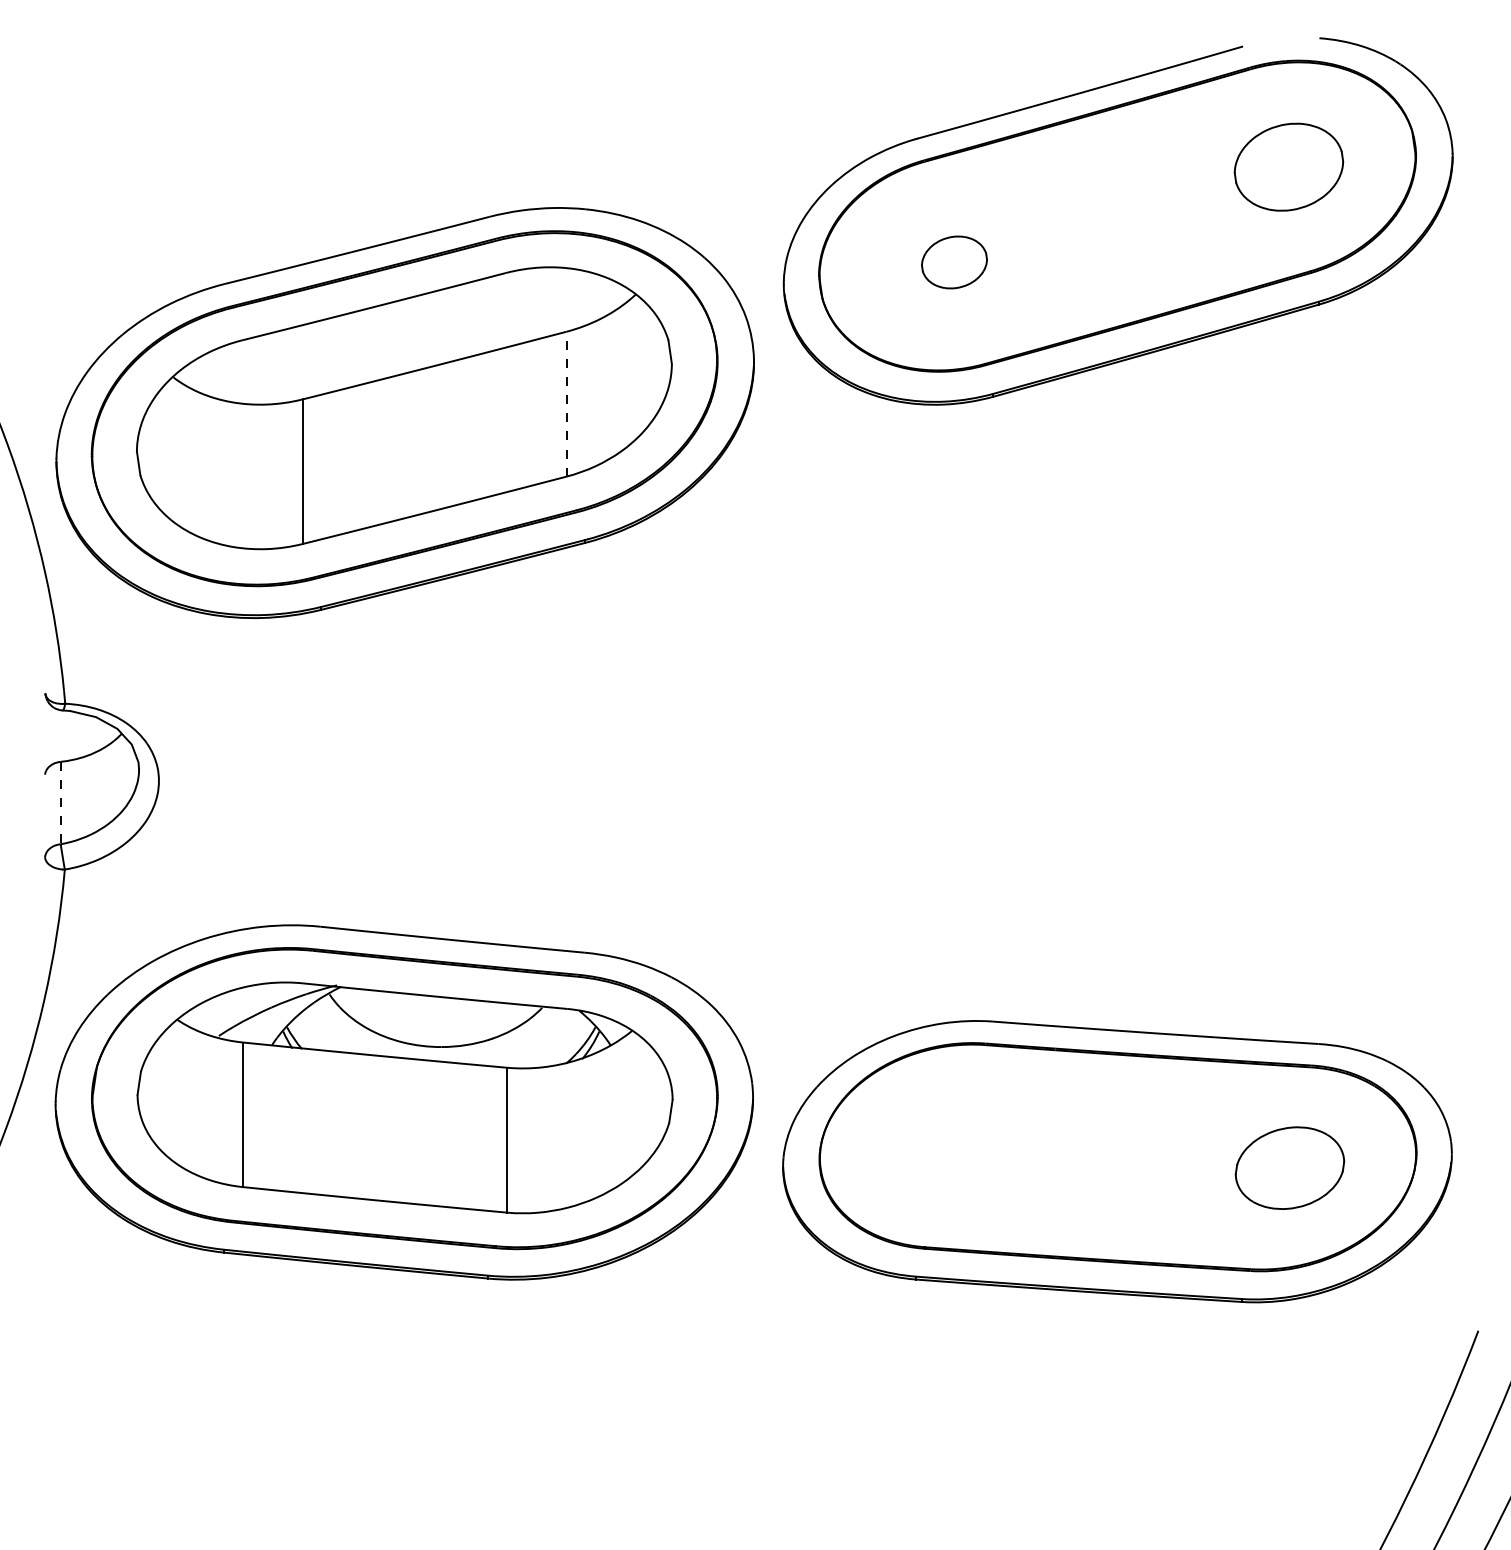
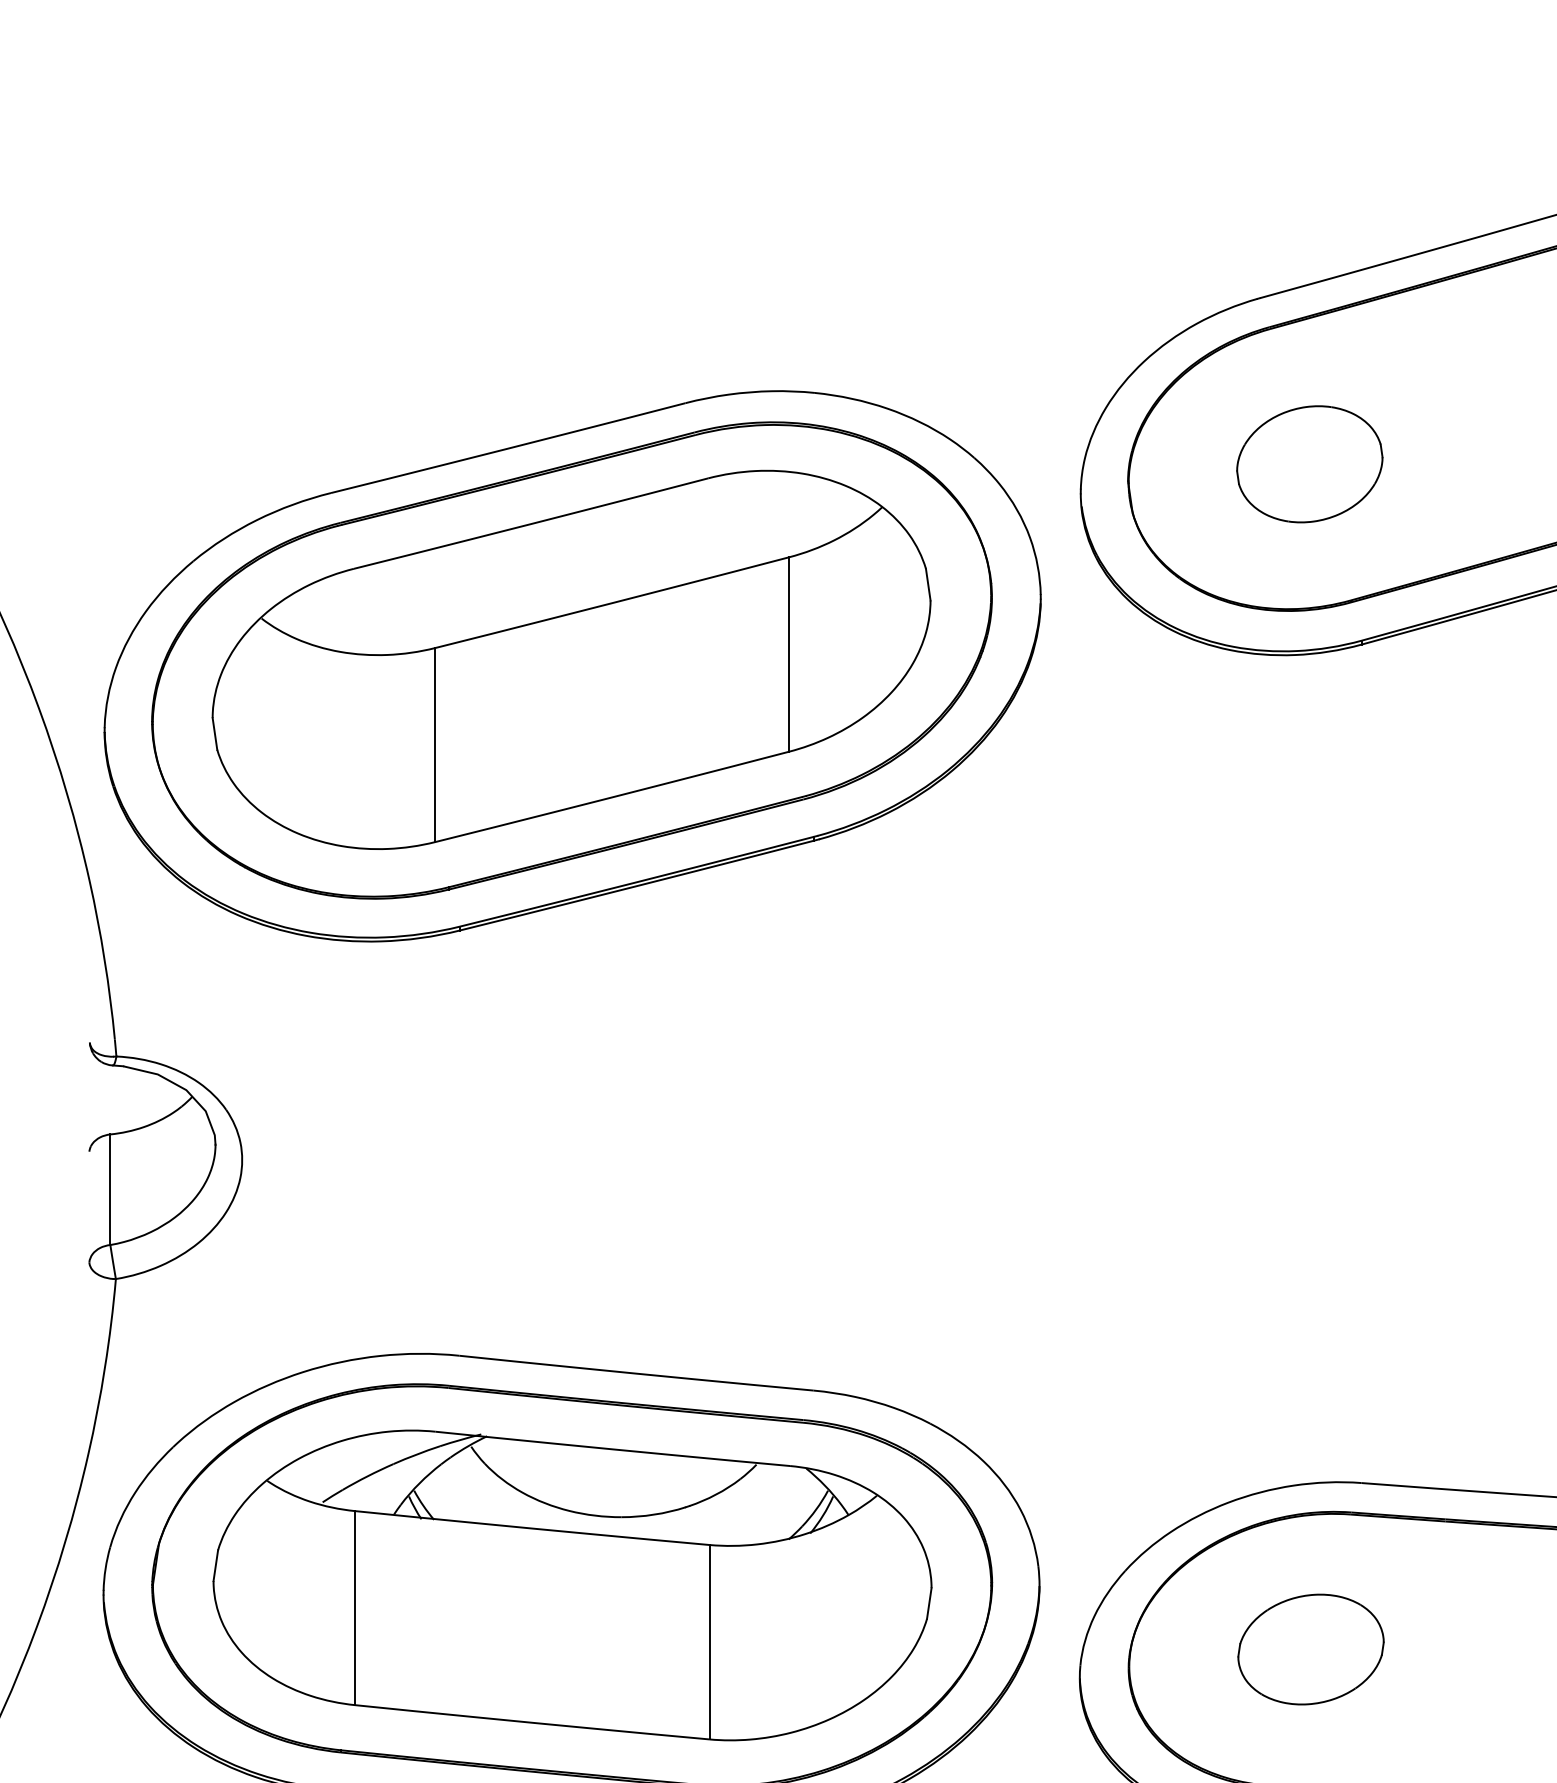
part: (954, 262) -> (1309, 464), size x1.67
line: (566, 403) -> (789, 653), dashed -> solid
line: (60, 803) -> (110, 1190), dashed -> solid
part: (955, 1145) -> (1311, 1649), added

